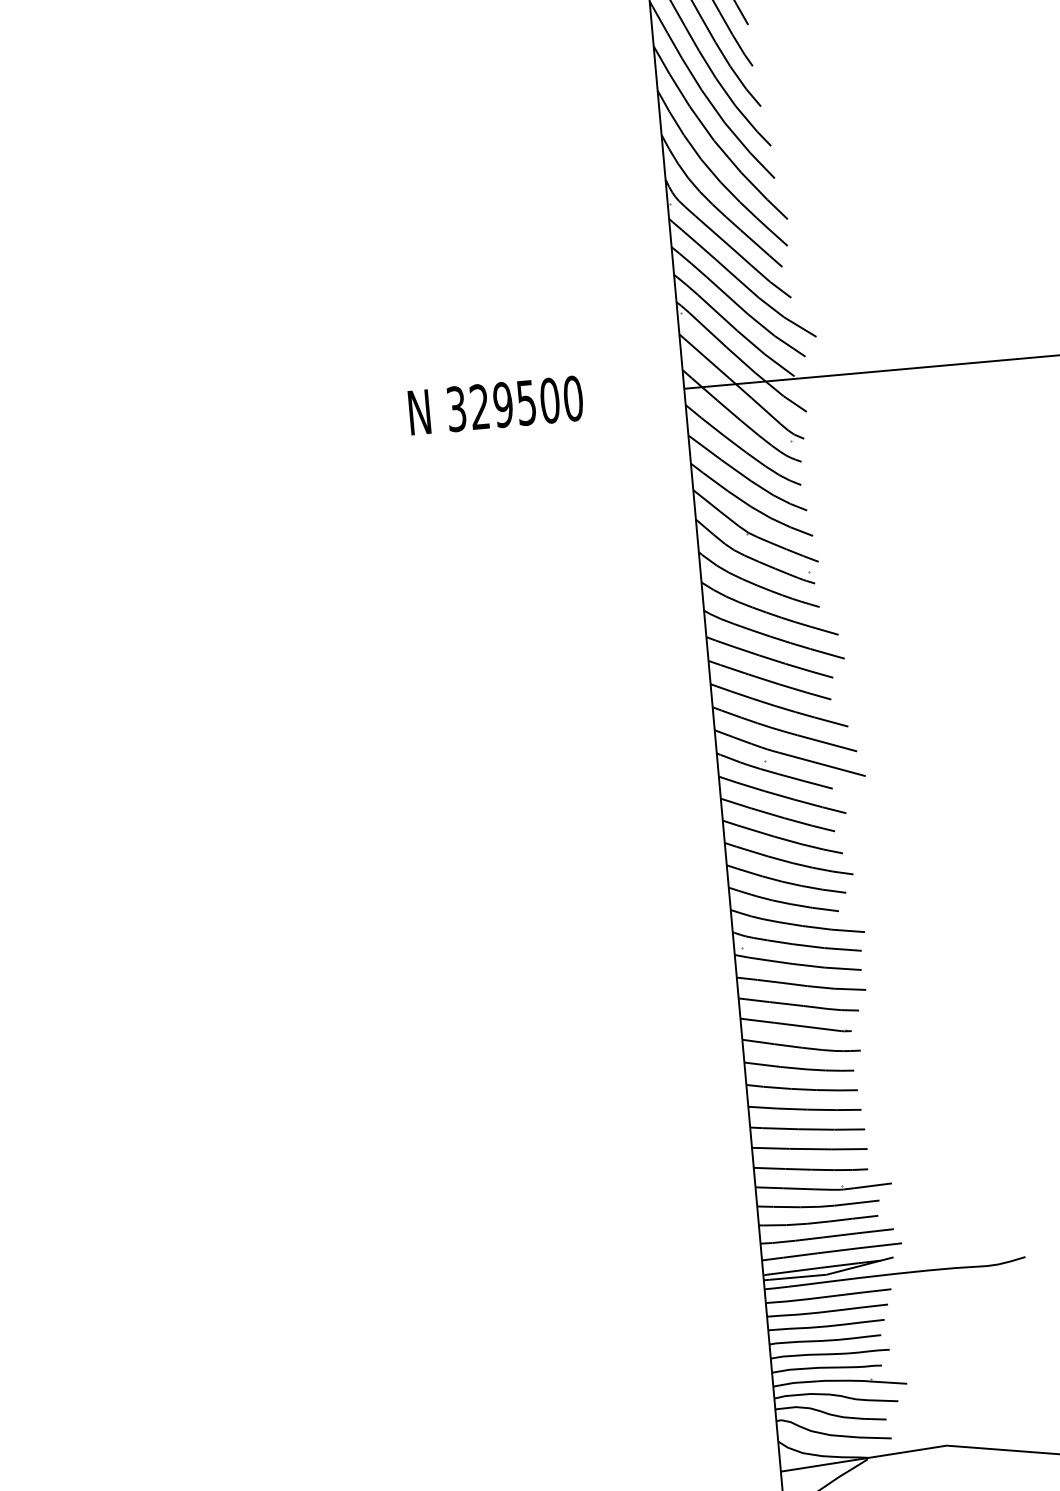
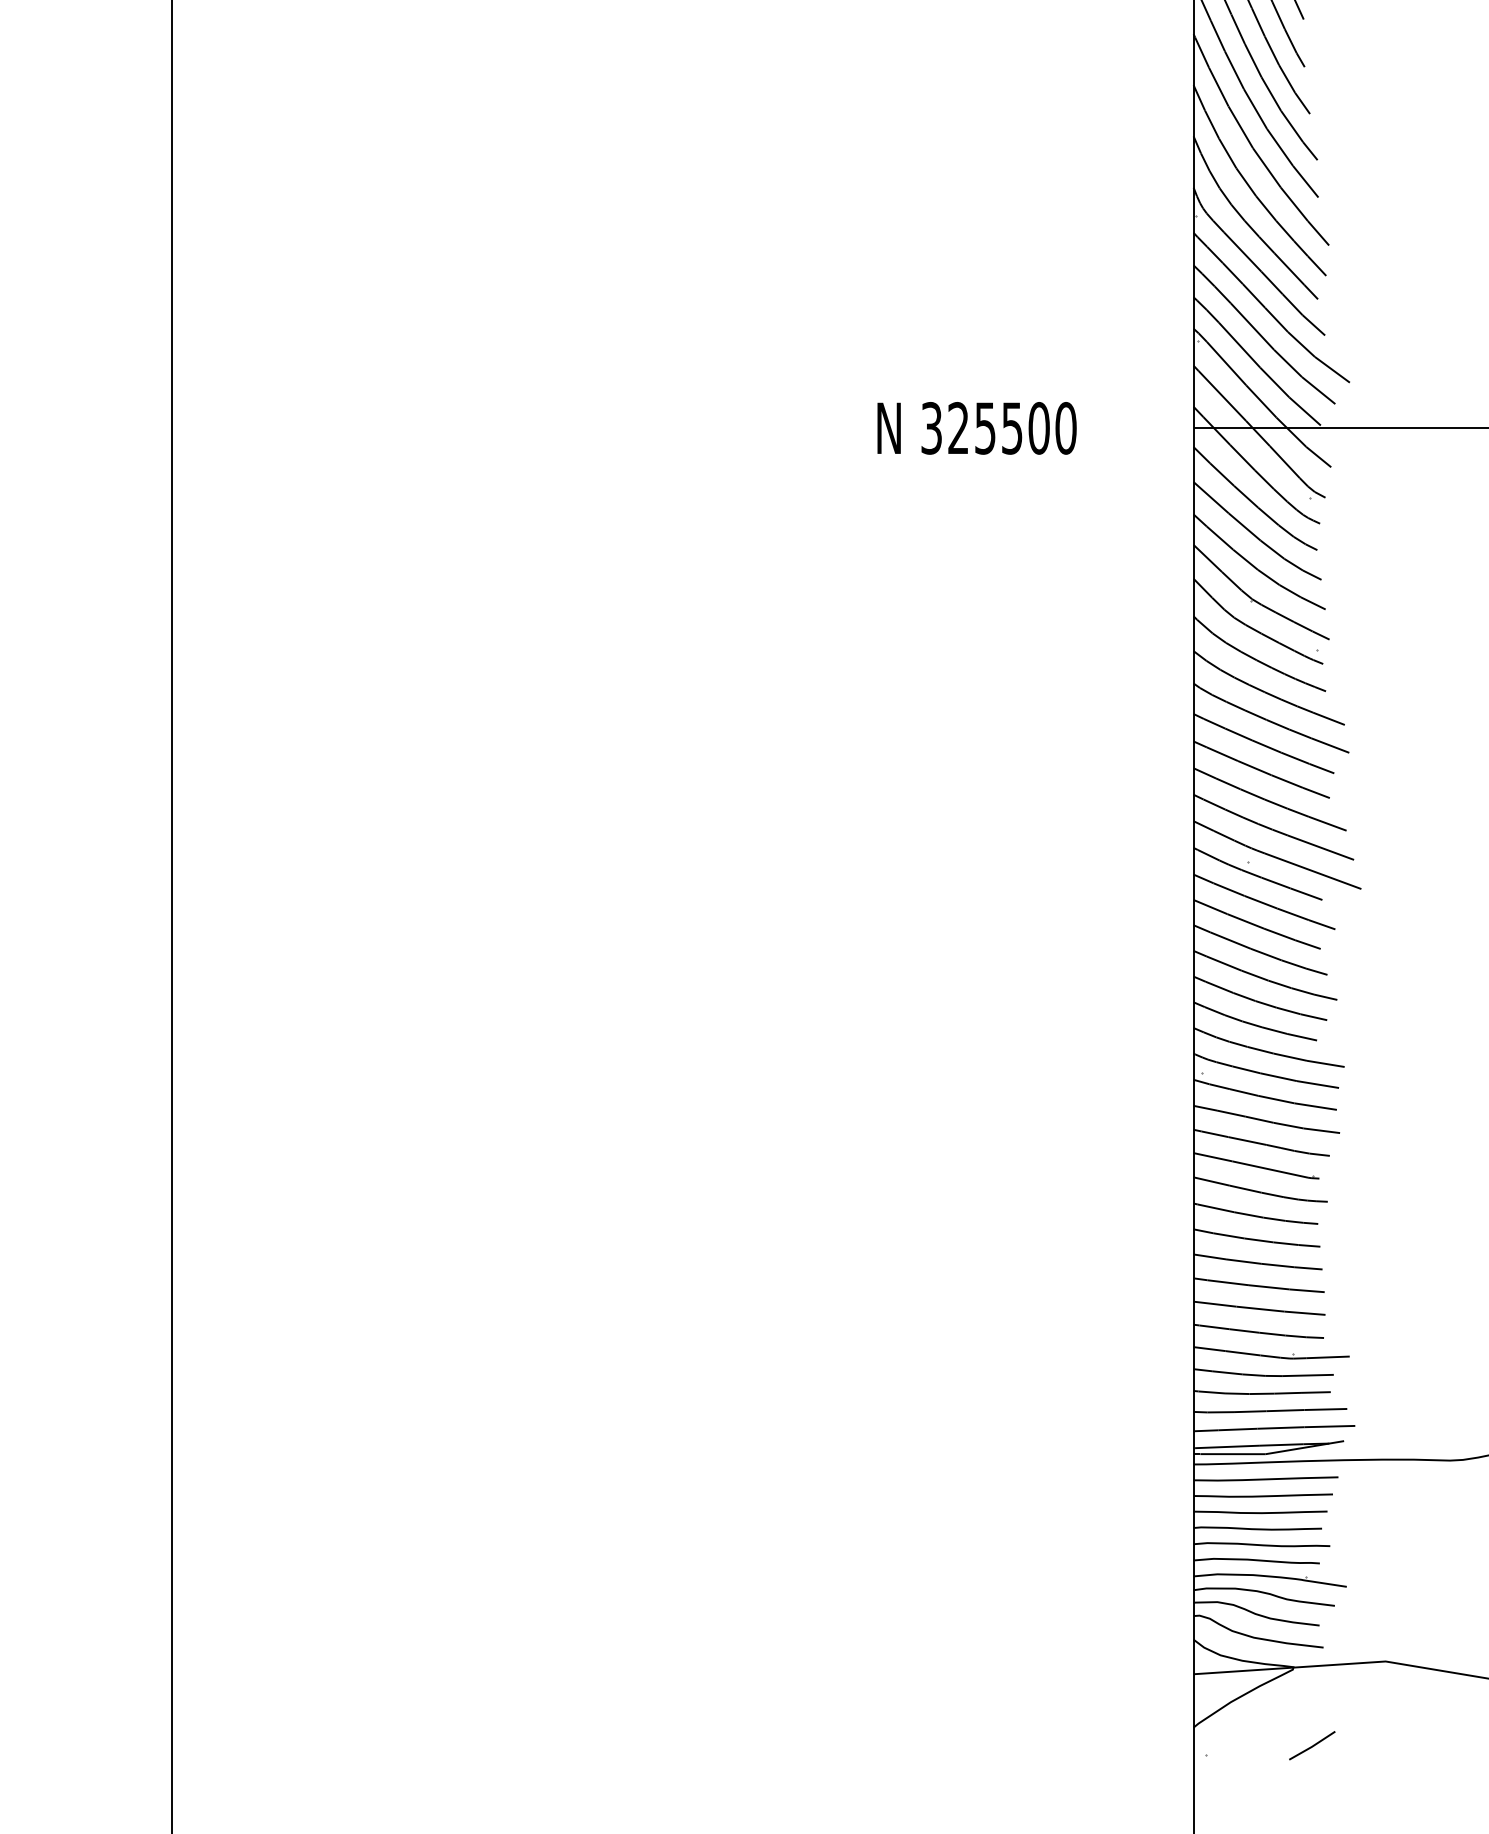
text: (502, 405) -> (984, 428), 329500 -> 325500

